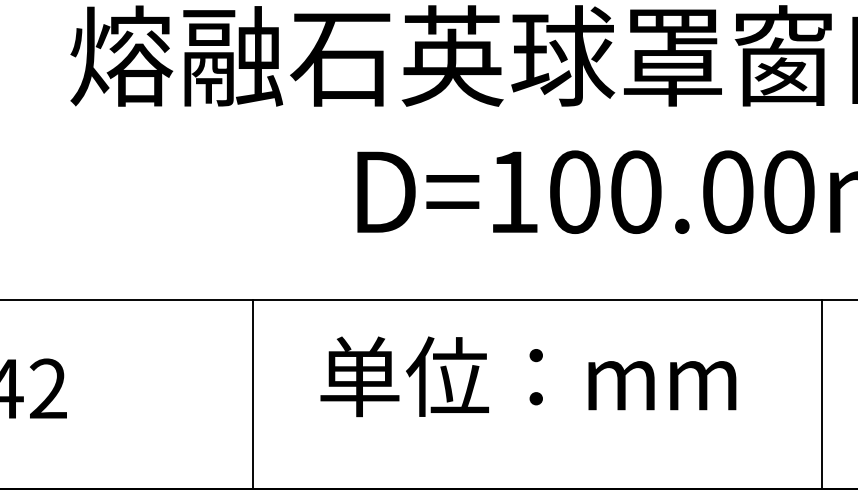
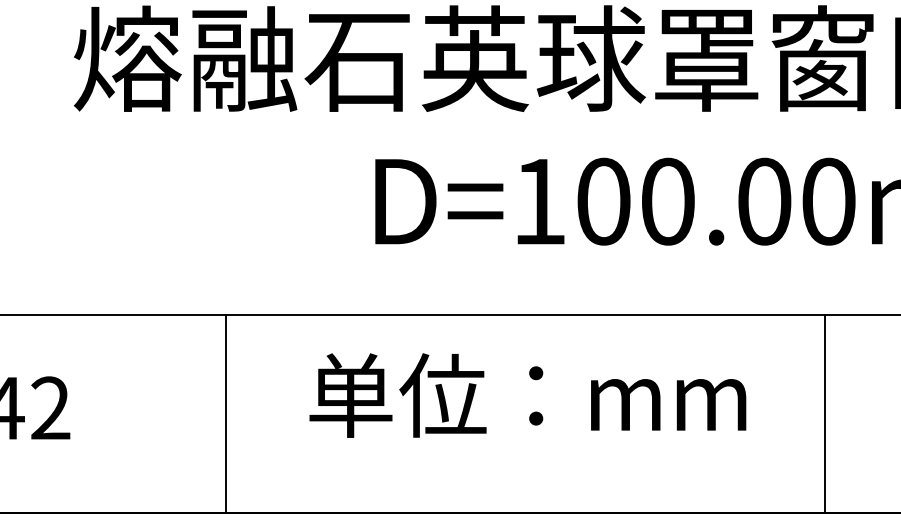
text: (528, 376) -> (527, 395), moved
line: (252, 393) -> (226, 413), moved
line: (822, 393) -> (825, 413), moved

